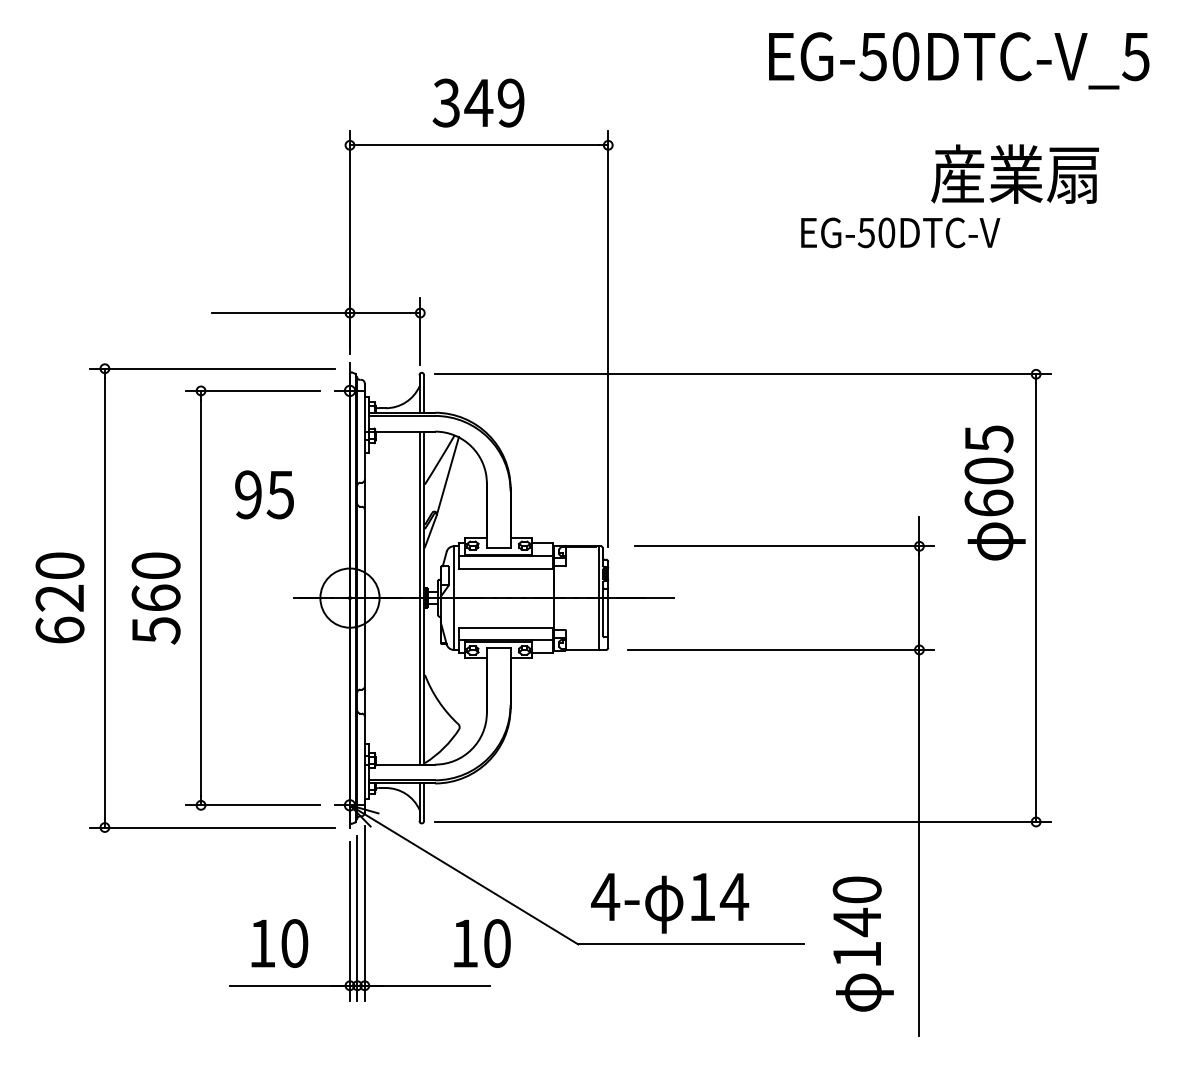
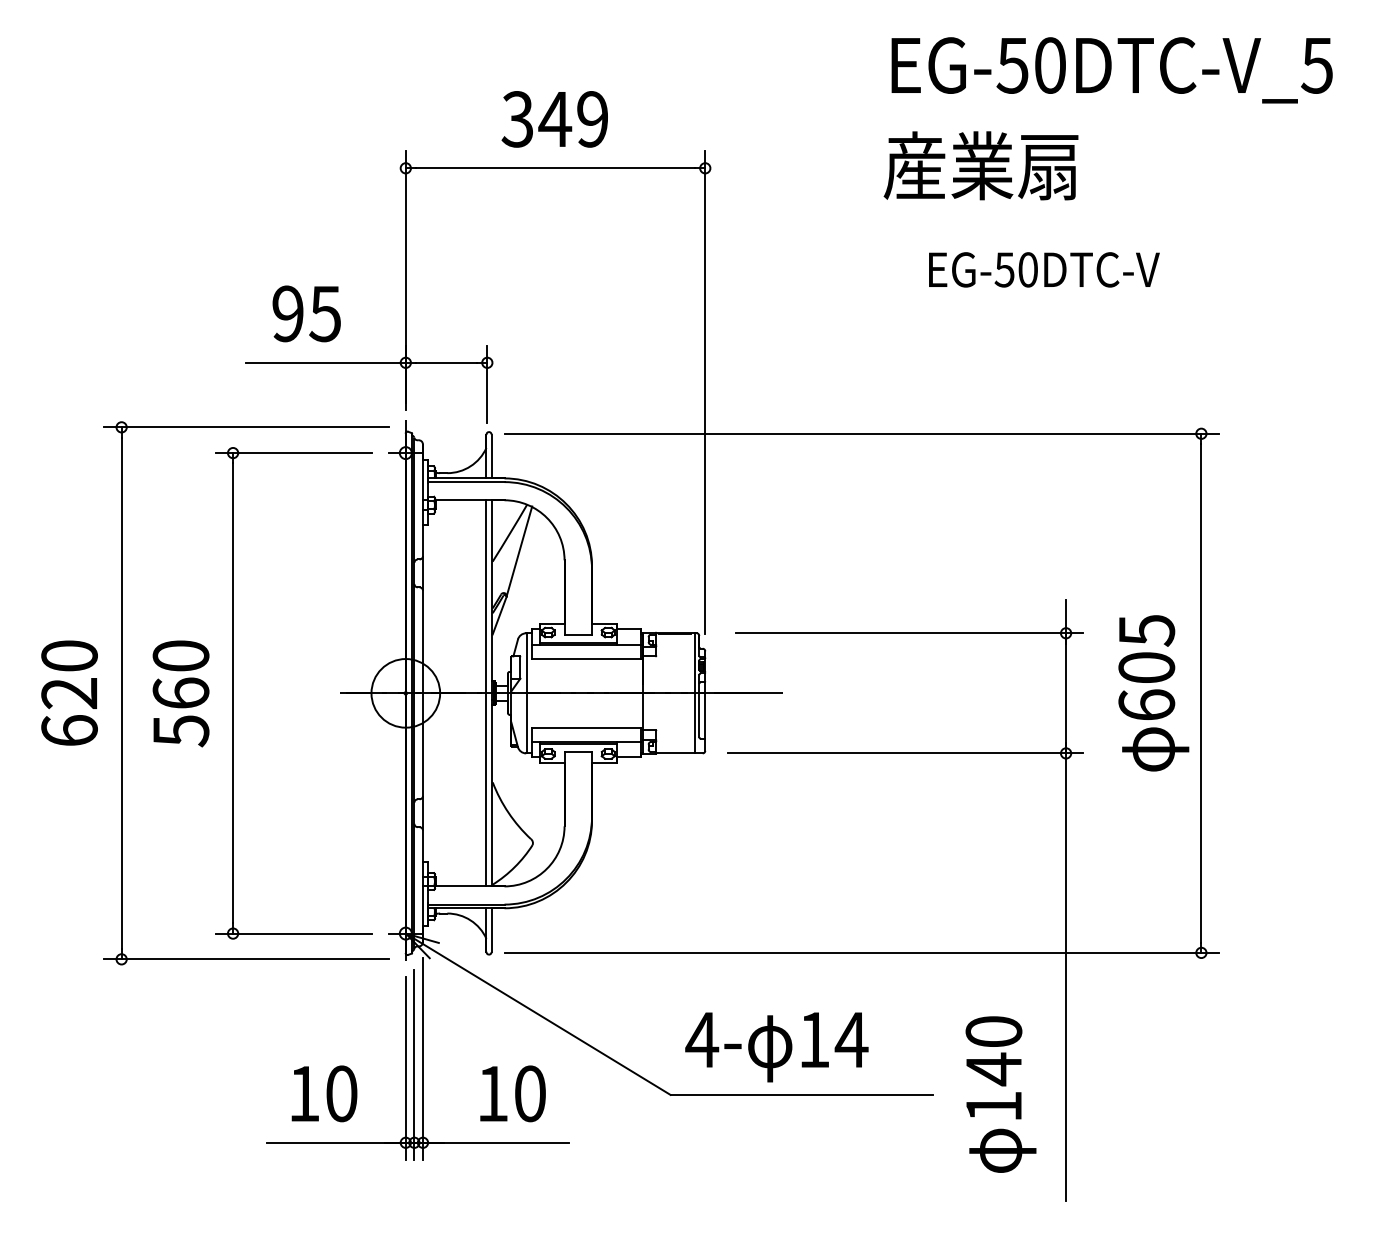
text: (1014, 173) -> (980, 165), moved
text: (994, 492) -> (1153, 692), moved
text: (264, 494) -> (306, 313), moved
text: (482, 943) -> (513, 1093), moved

